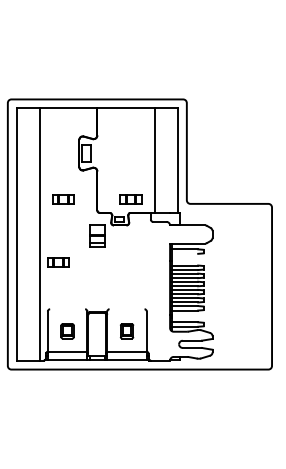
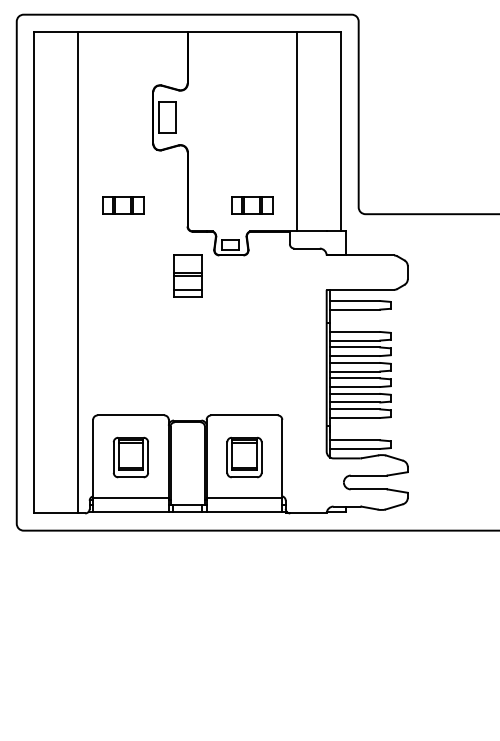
line: (185, 253) -> (356, 308), added
part: (58, 262) -> (113, 326), removed
line: (67, 309) -> (130, 415), added
line: (126, 309) -> (243, 415), added
part: (67, 331) -> (130, 457), size x1.43
part: (126, 331) -> (243, 457), size x1.43

